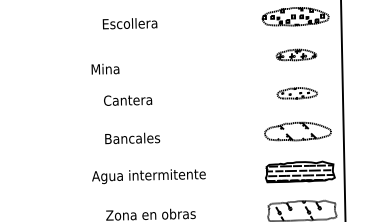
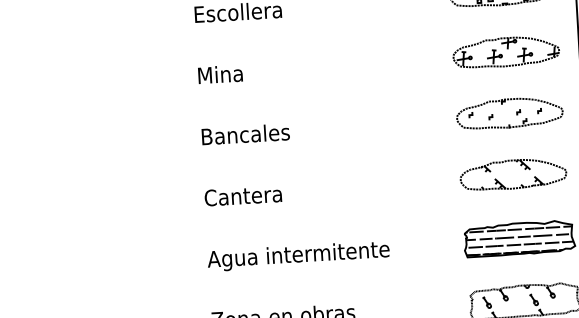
part: (296, 54) -> (506, 51), size x1.67
text: (105, 68) -> (220, 73), moved
part: (297, 93) -> (510, 113), size x1.67
text: (131, 99) -> (245, 133), Cantera -> Bancales
text: (132, 138) -> (249, 195), Bancales -> Cantera
text: (148, 176) -> (297, 256), moved

